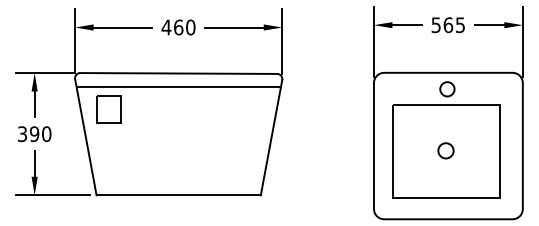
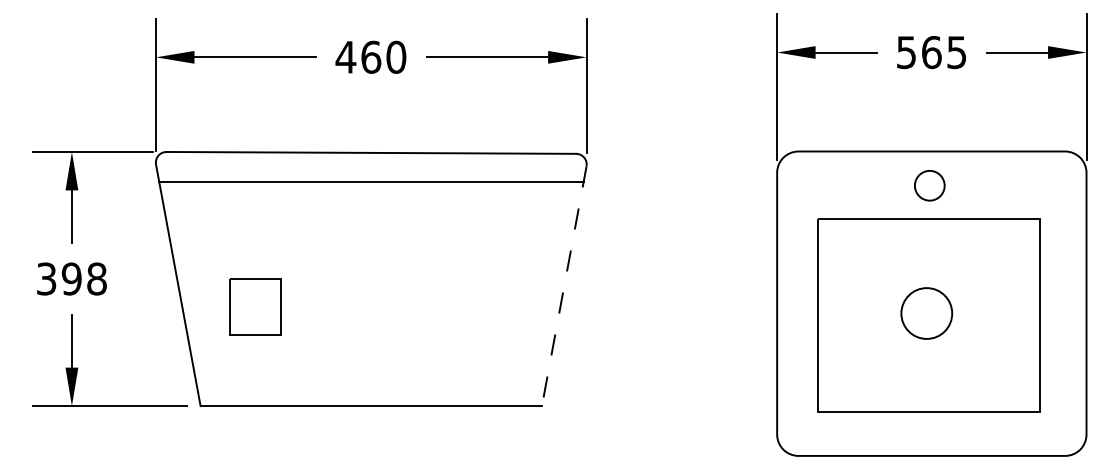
part: (108, 109) -> (254, 306), moved
text: (46, 133) -> (96, 277), 390 -> 398
line: (271, 137) -> (564, 285), solid -> dashed
circle: (445, 150) -> (925, 312), size x1.6

